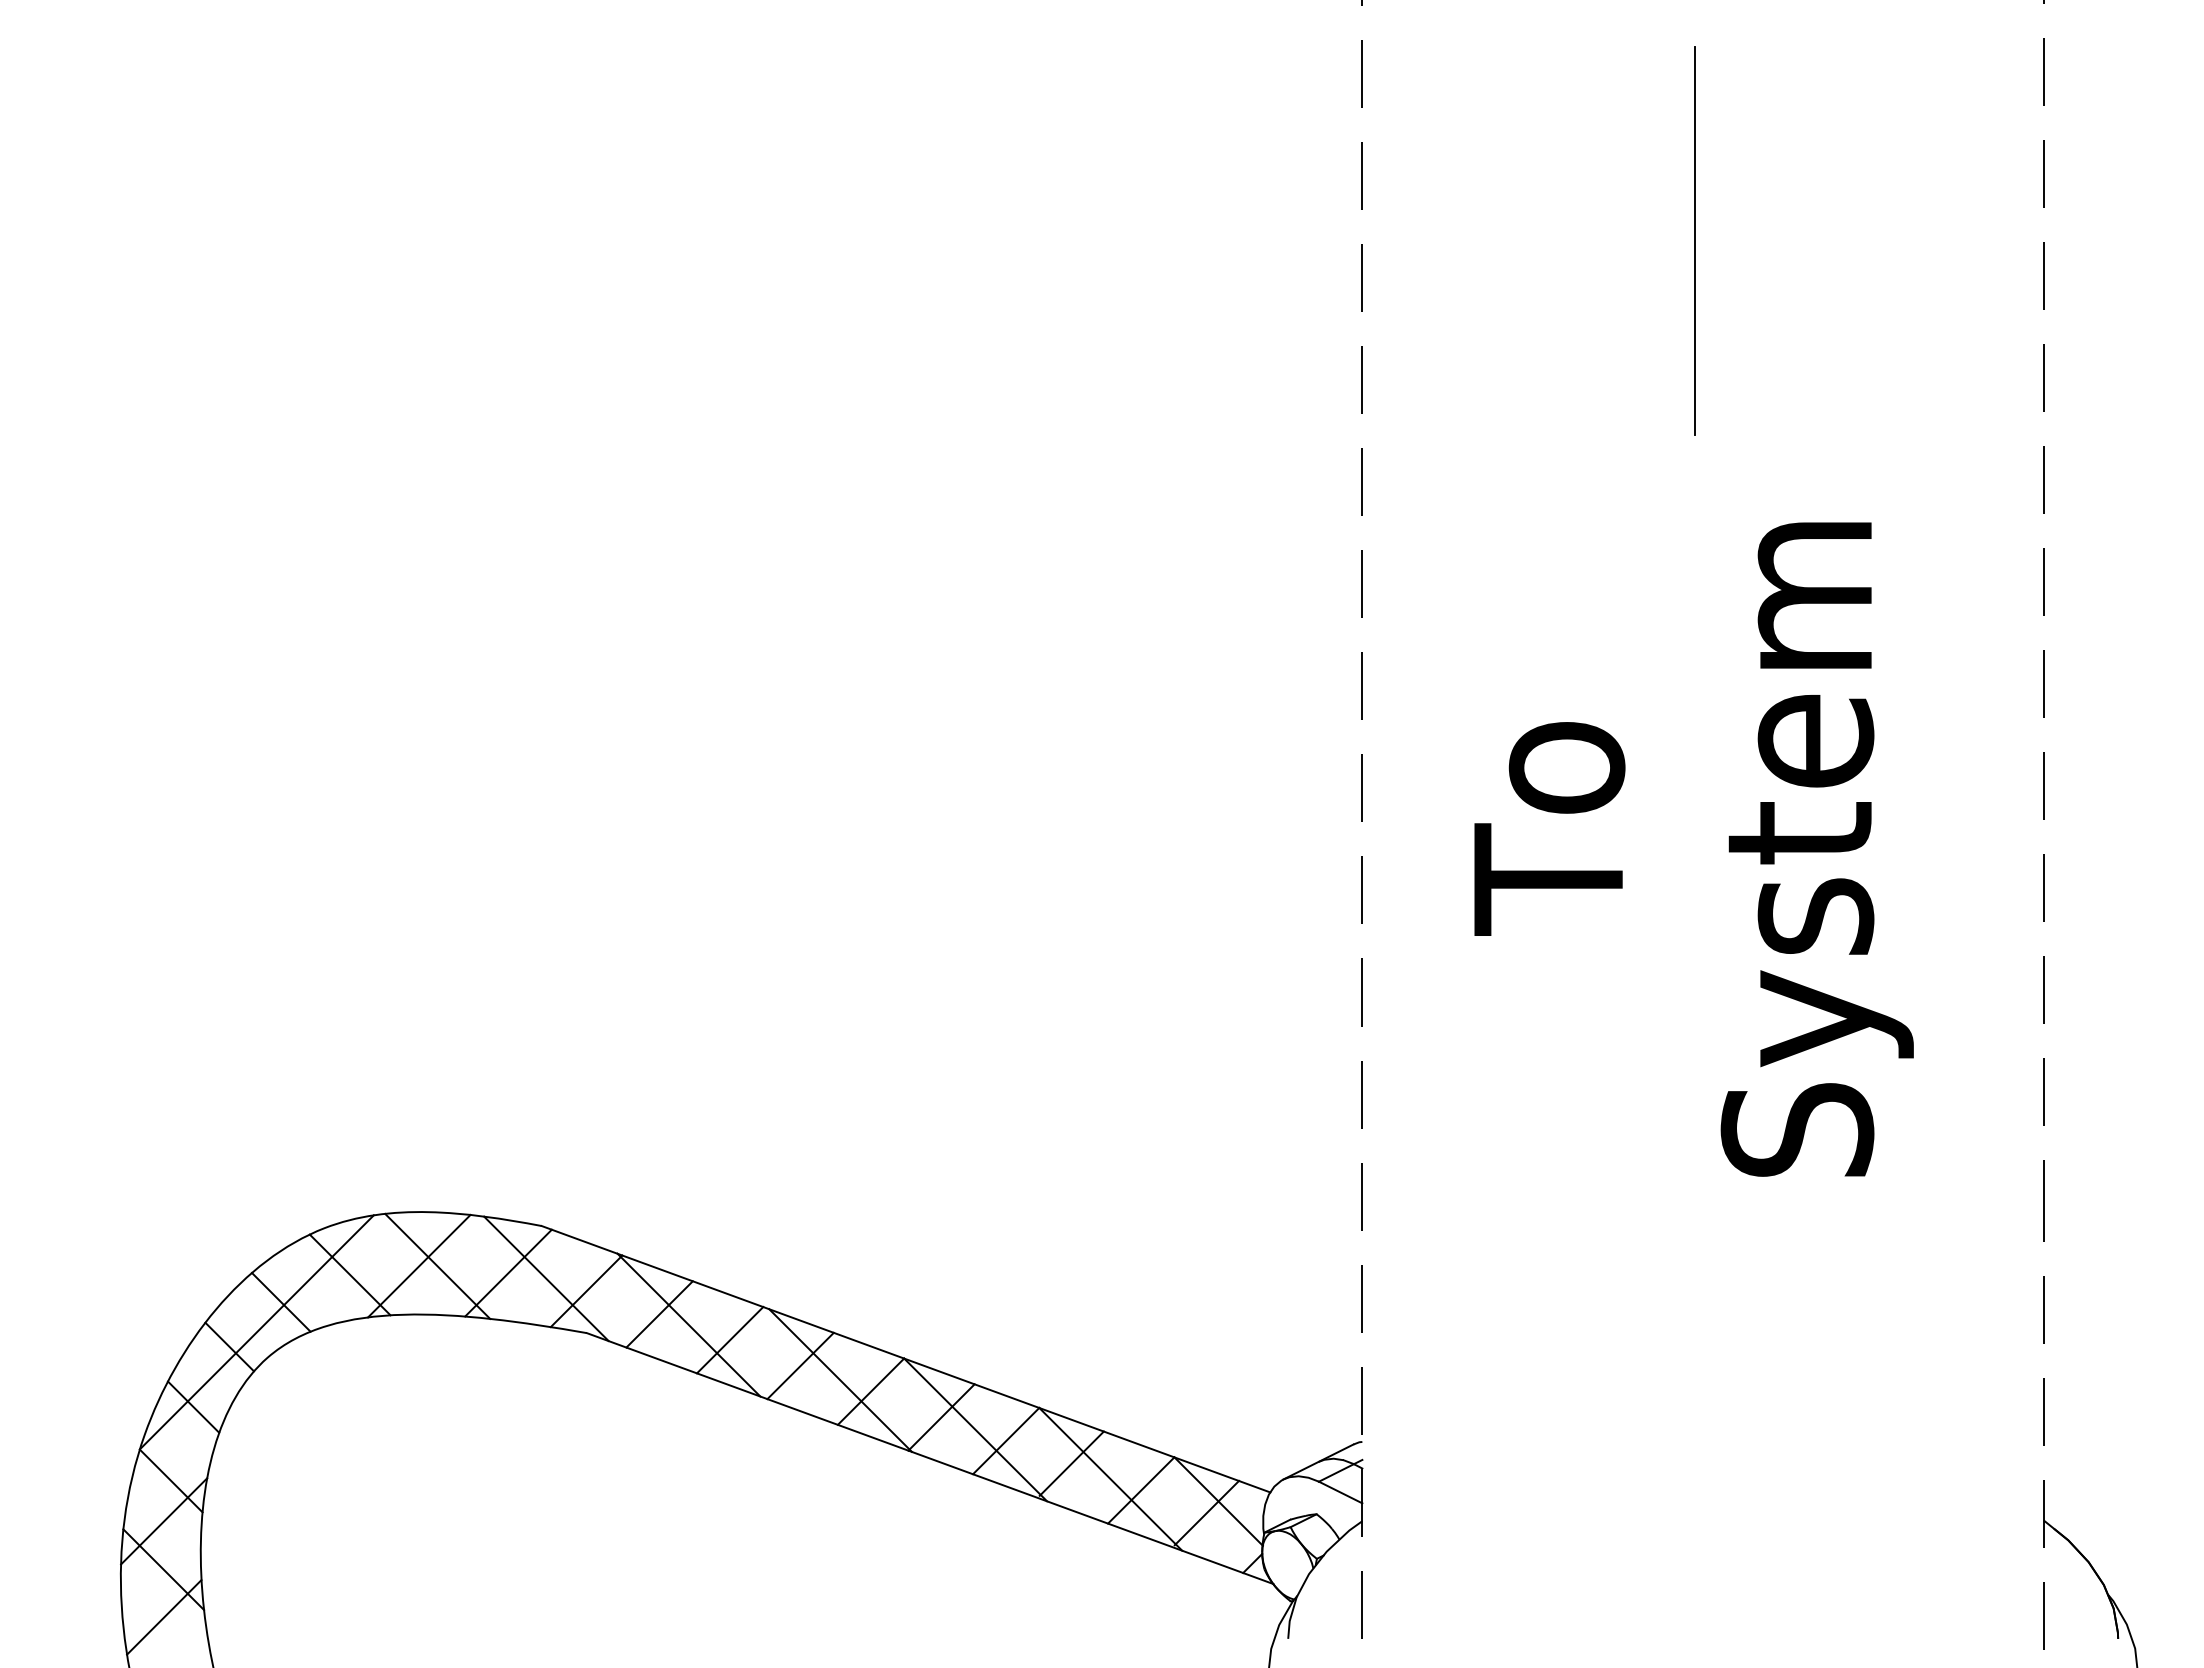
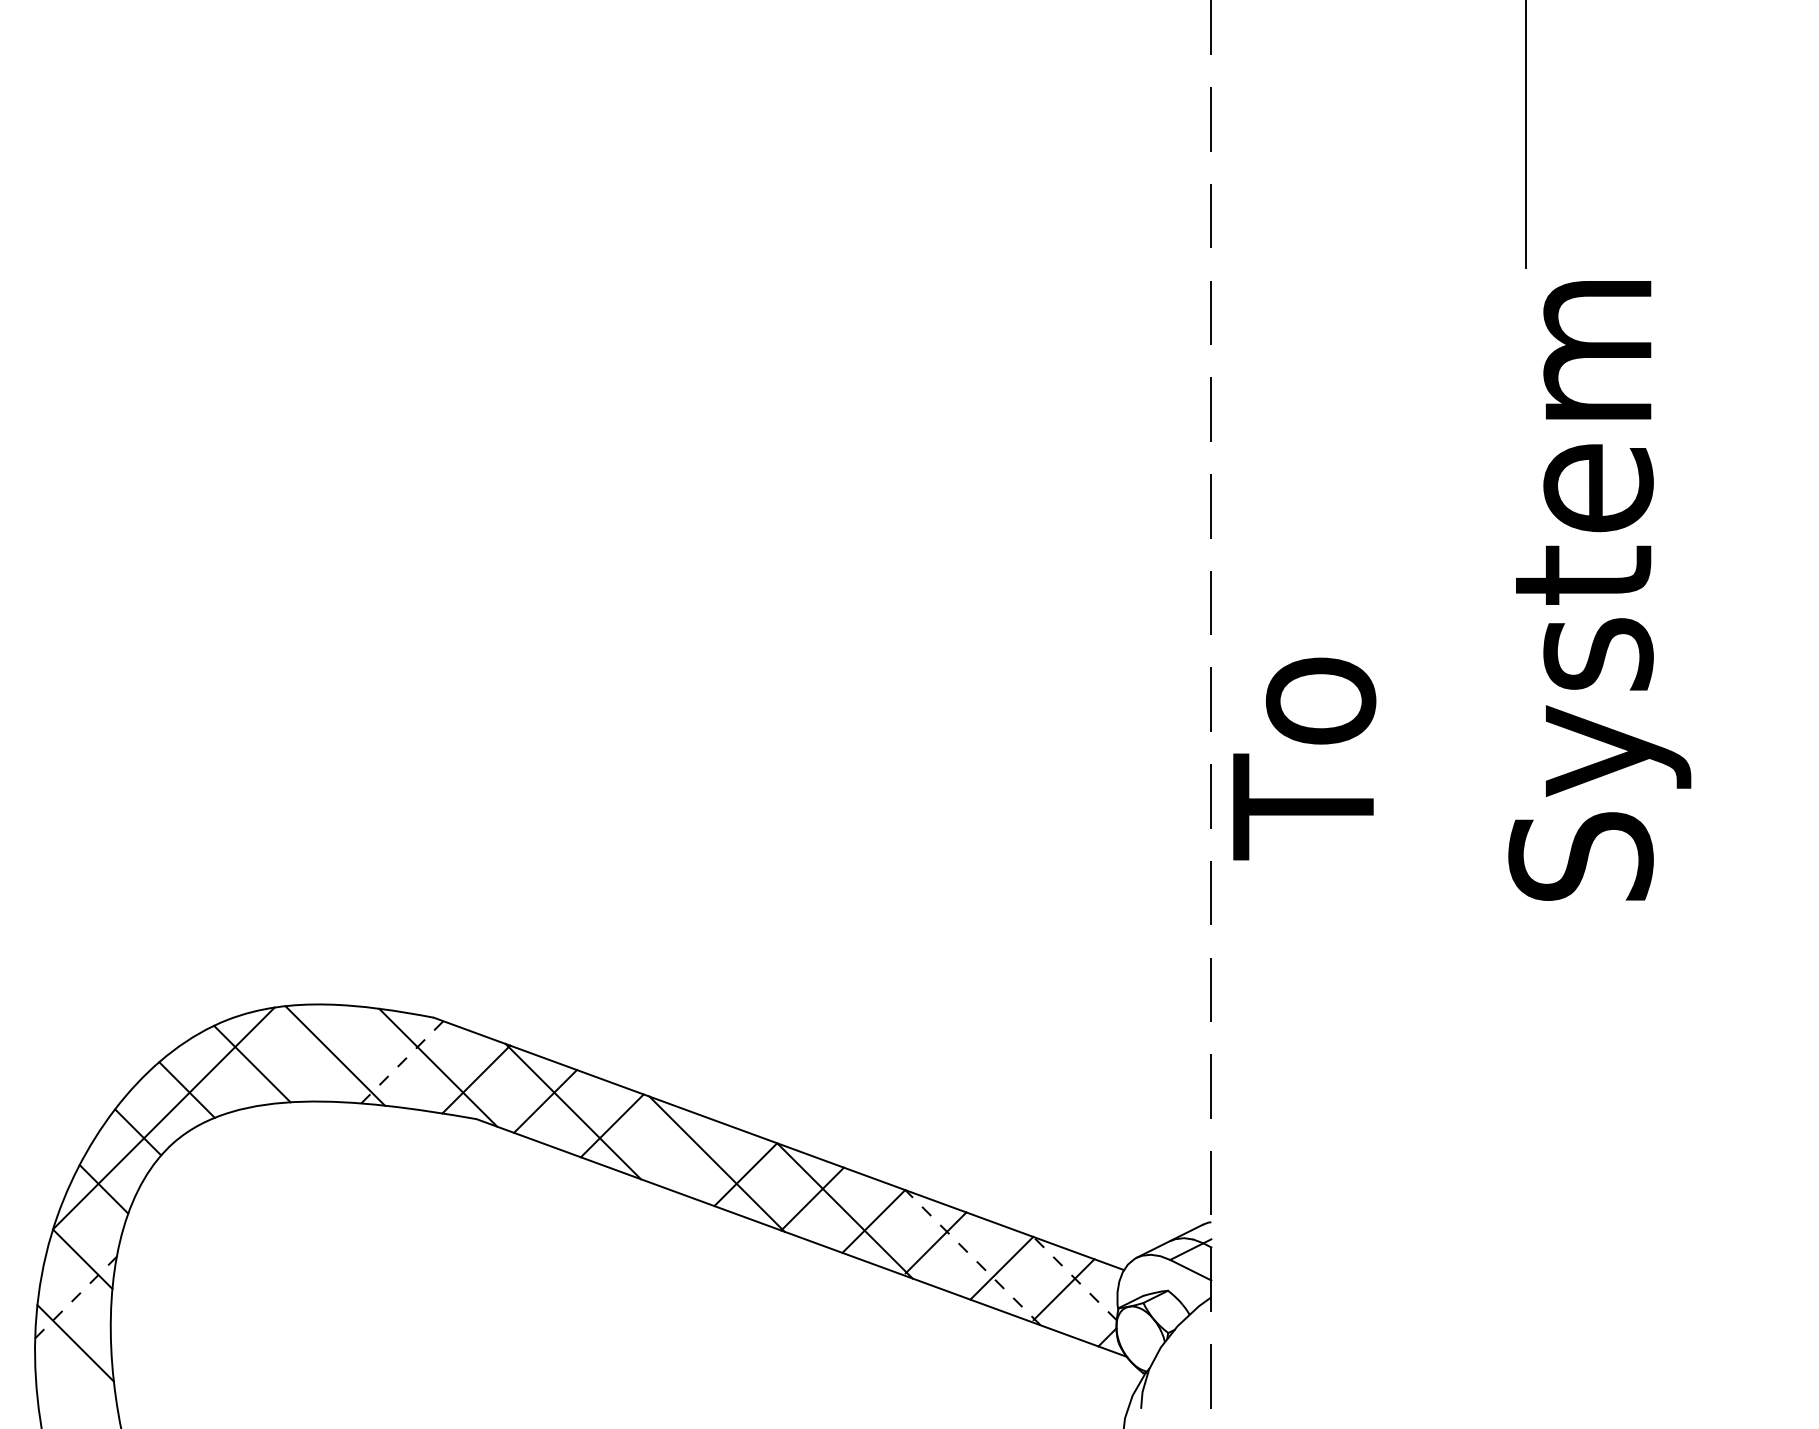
text: (1549, 828) -> (1304, 758), moved
text: (1816, 849) -> (1599, 590), moved
line: (419, 1265) -> (318, 1055), removed
line: (508, 1272) -> (402, 1061), solid -> dashed
line: (800, 1365) -> (679, 1149), removed
line: (1110, 1479) -> (972, 1257), solid -> dashed
line: (1218, 1501) -> (1075, 1278), solid -> dashed
line: (164, 1521) -> (76, 1297), solid -> dashed
line: (164, 1617) -> (76, 1388), removed

